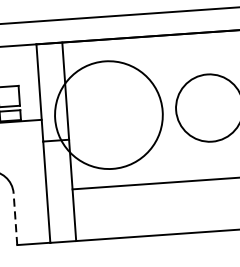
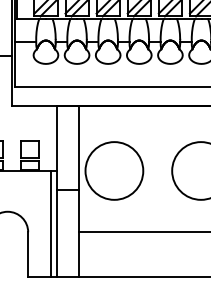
circle: (109, 114) -> (114, 170), size x0.62
line: (40, 181) -> (51, 223), added
line: (15, 218) -> (28, 253), dashed -> solid

